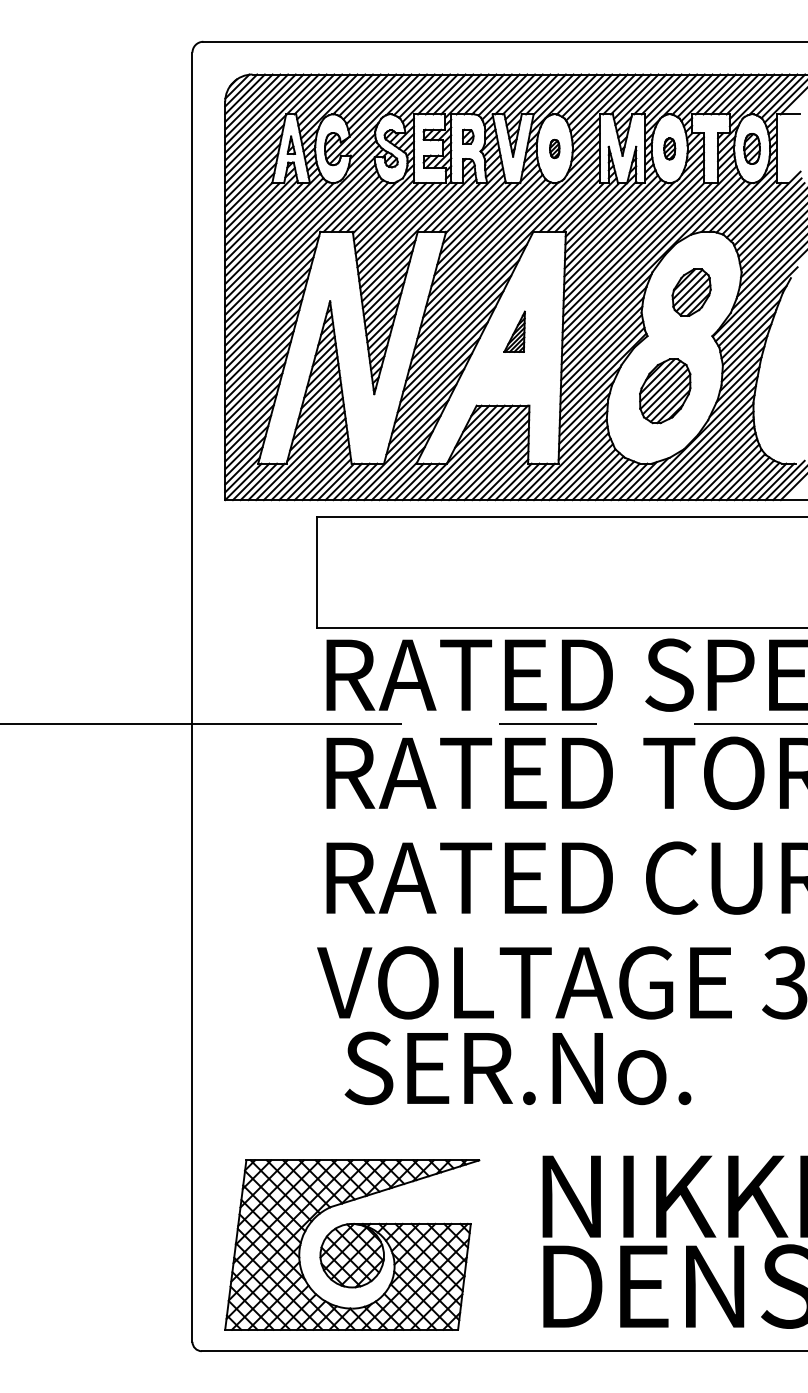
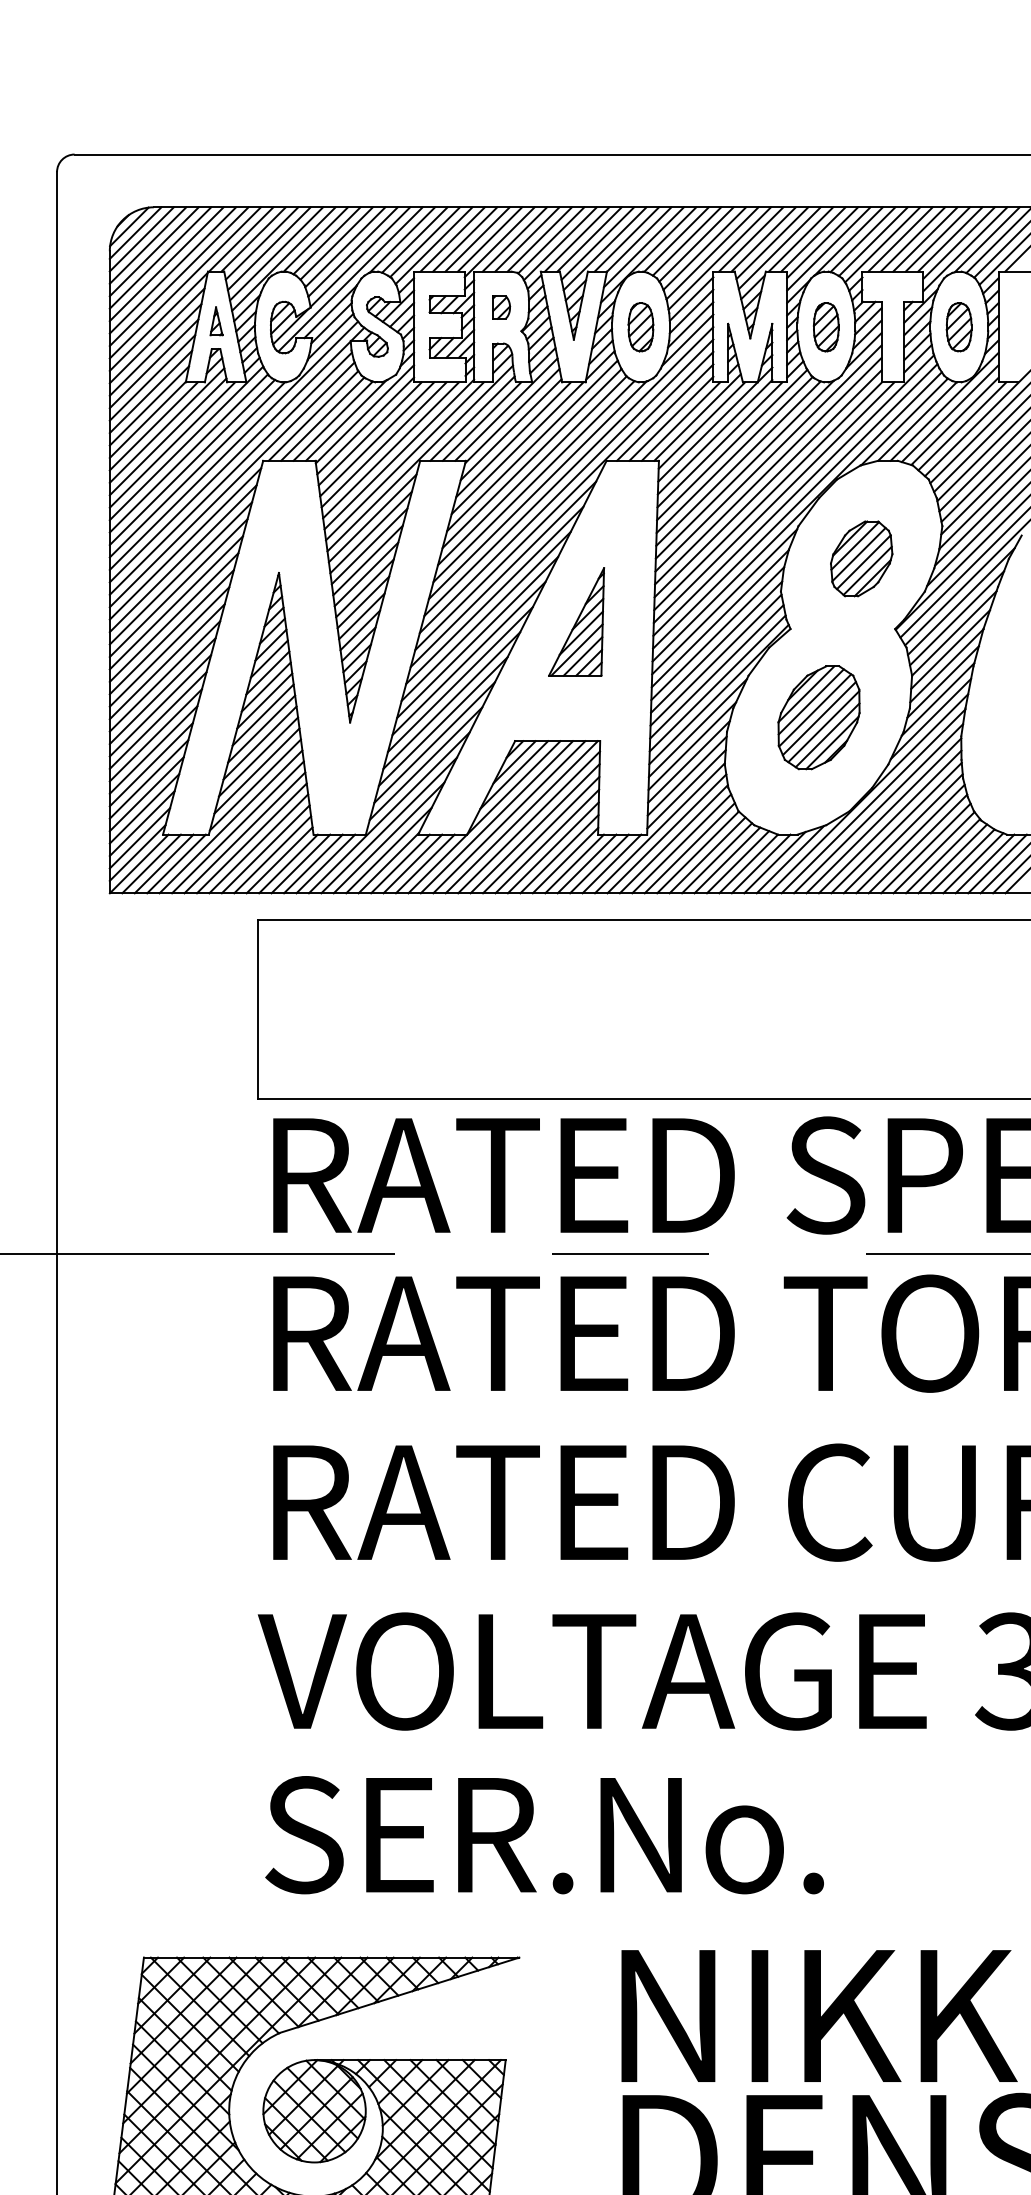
part: (554, 148) -> (640, 326), size x1.67
part: (669, 148) -> (825, 326), size x1.43
part: (514, 331) -> (576, 621), size x1.67
text: (517, 1068) -> (543, 1835), moved

